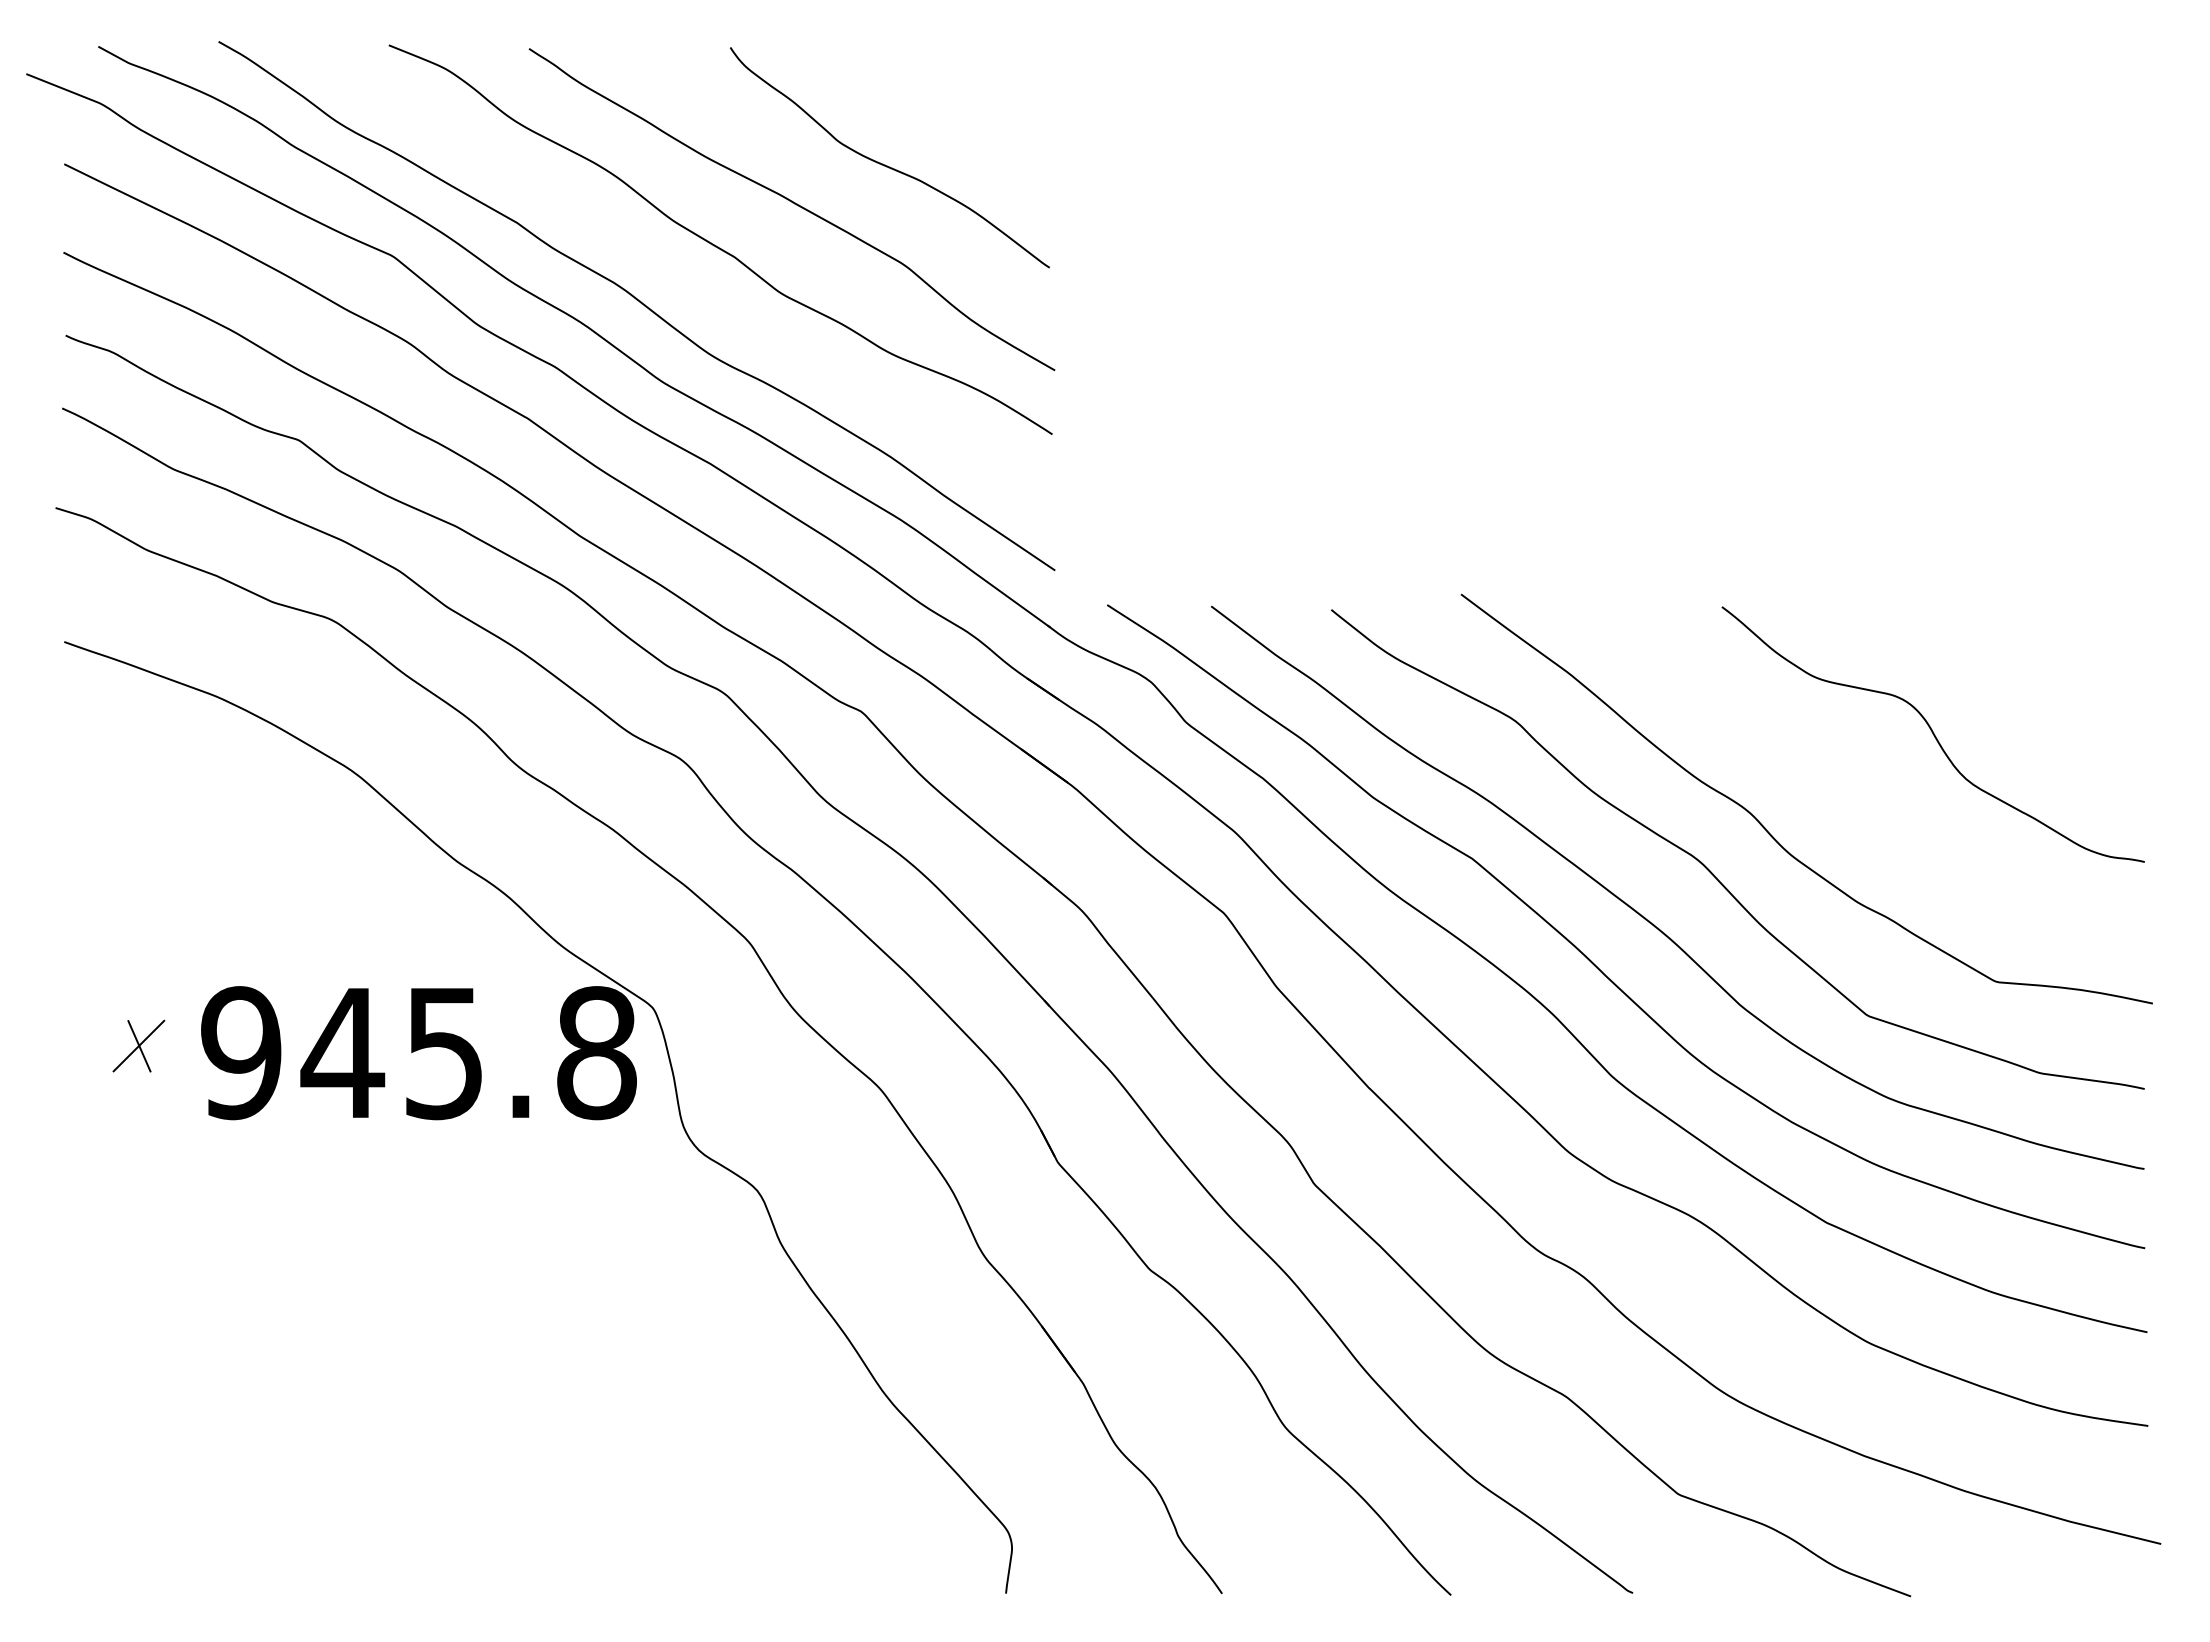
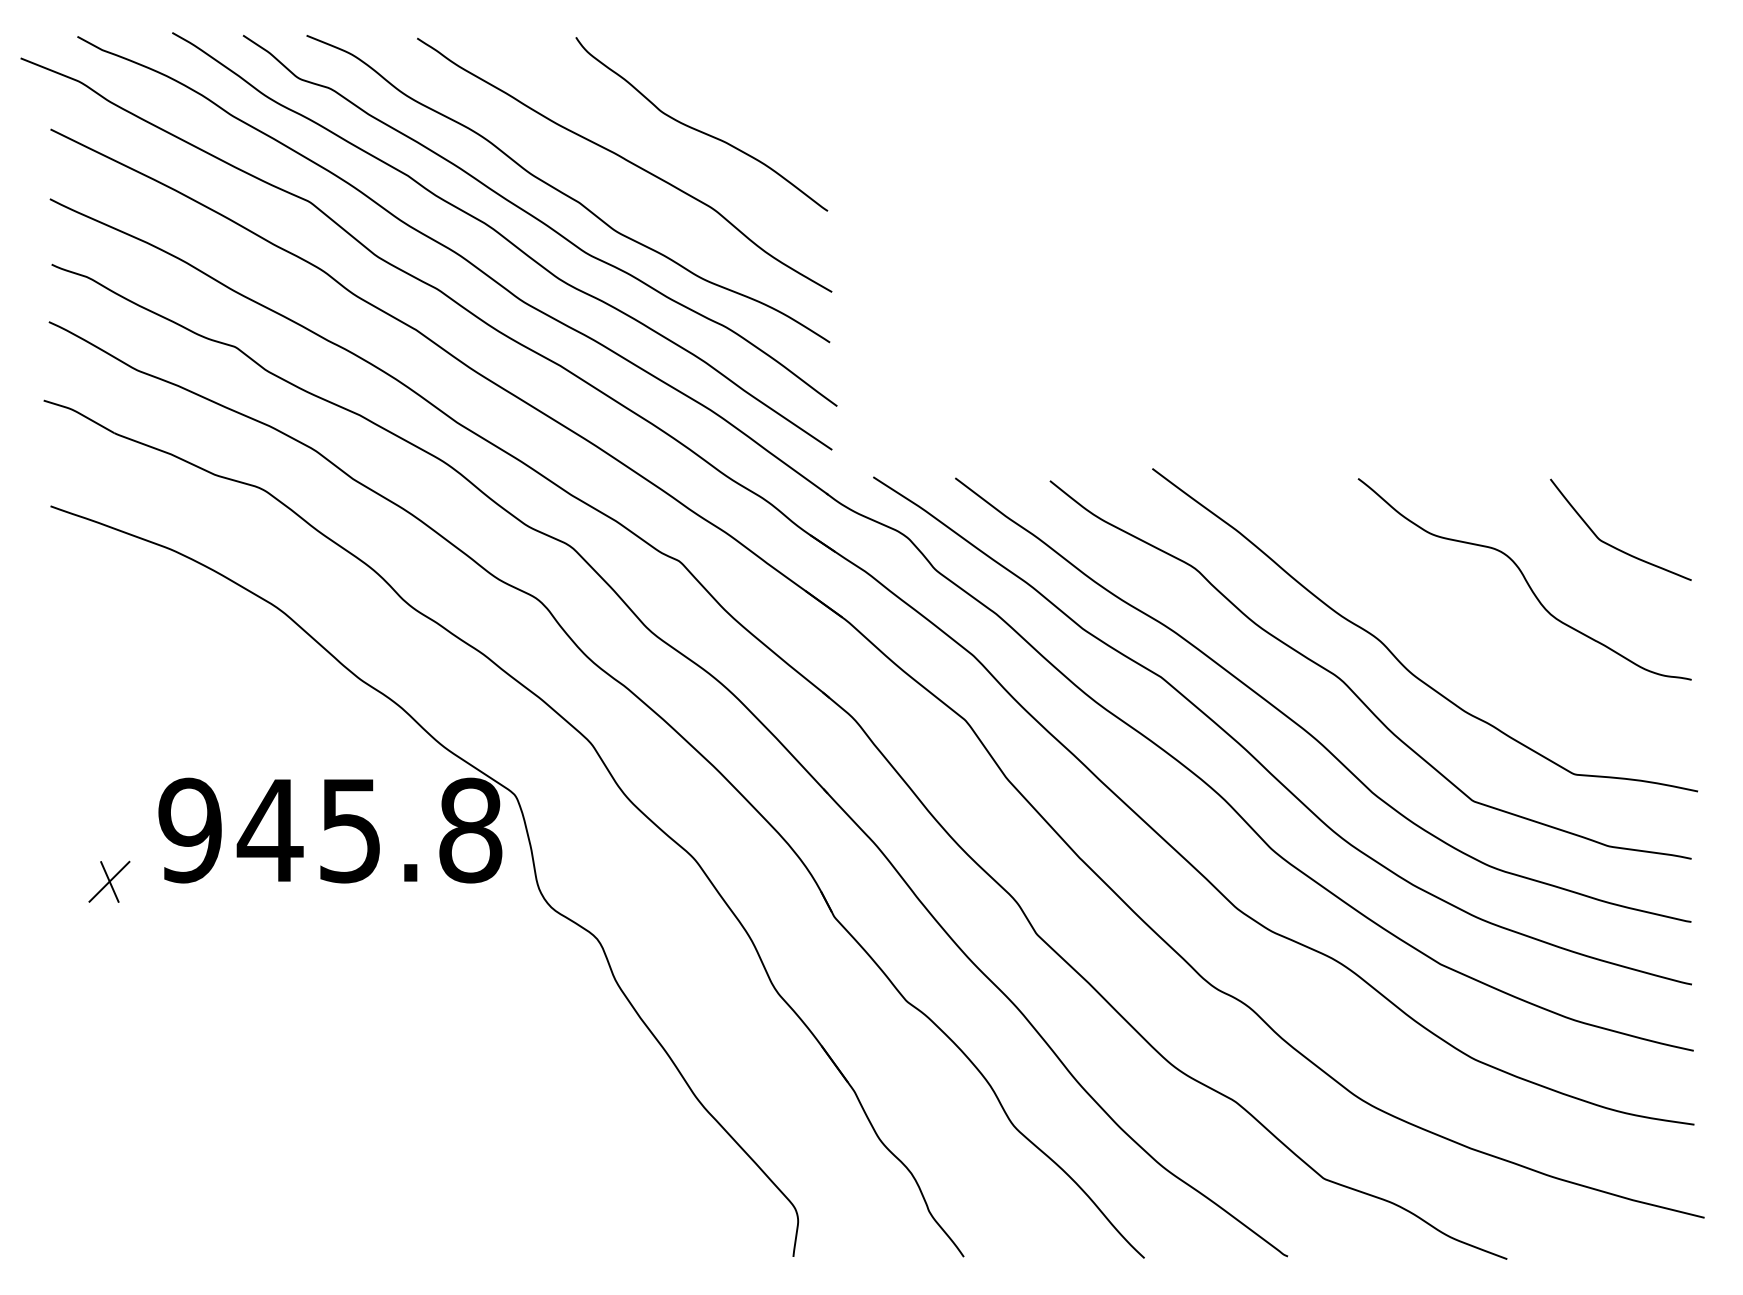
curve: (684, 279) -> (539, 220), added
curve: (2043, 691) -> (1611, 545), added
part: (138, 1045) -> (109, 881), moved

